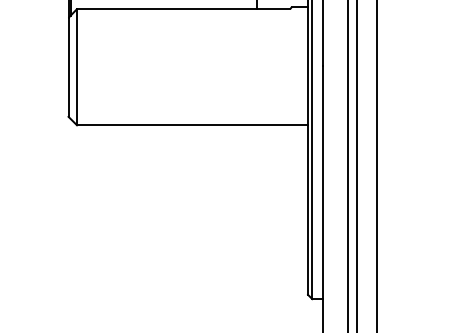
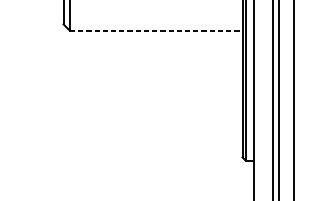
line: (192, 125) -> (156, 30), solid -> dashed

